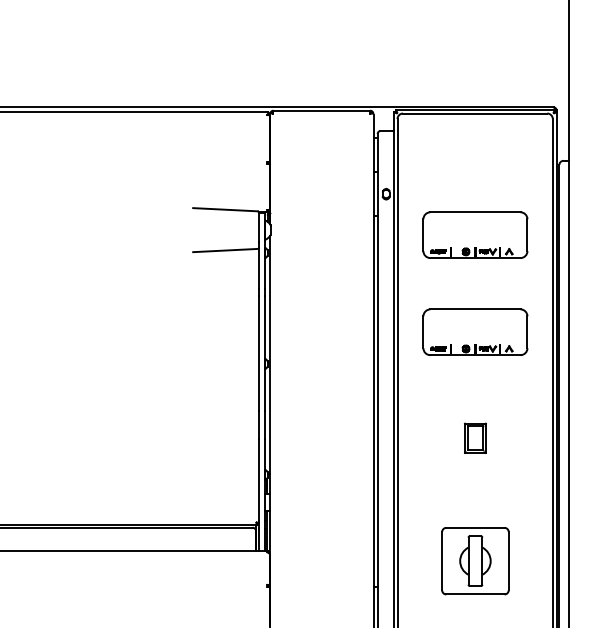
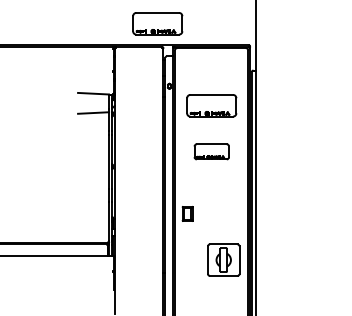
part: (360, 61) -> (157, 23), added
part: (474, 331) -> (211, 151), size x0.7
part: (474, 437) -> (187, 213), moved
part: (474, 559) -> (223, 259), moved

